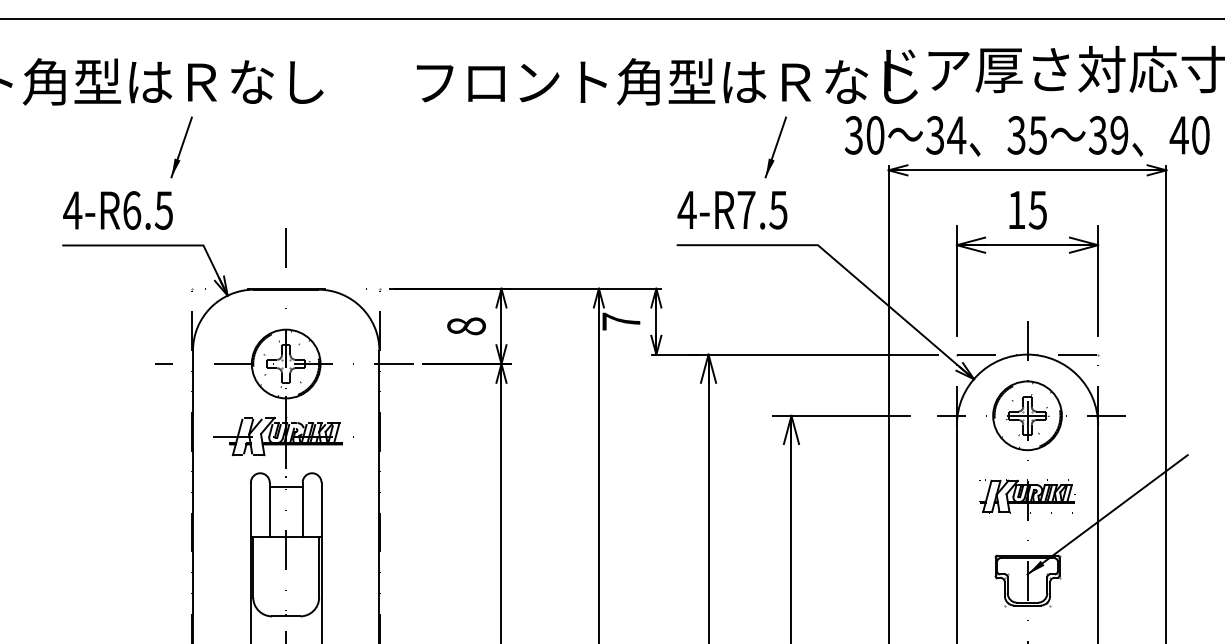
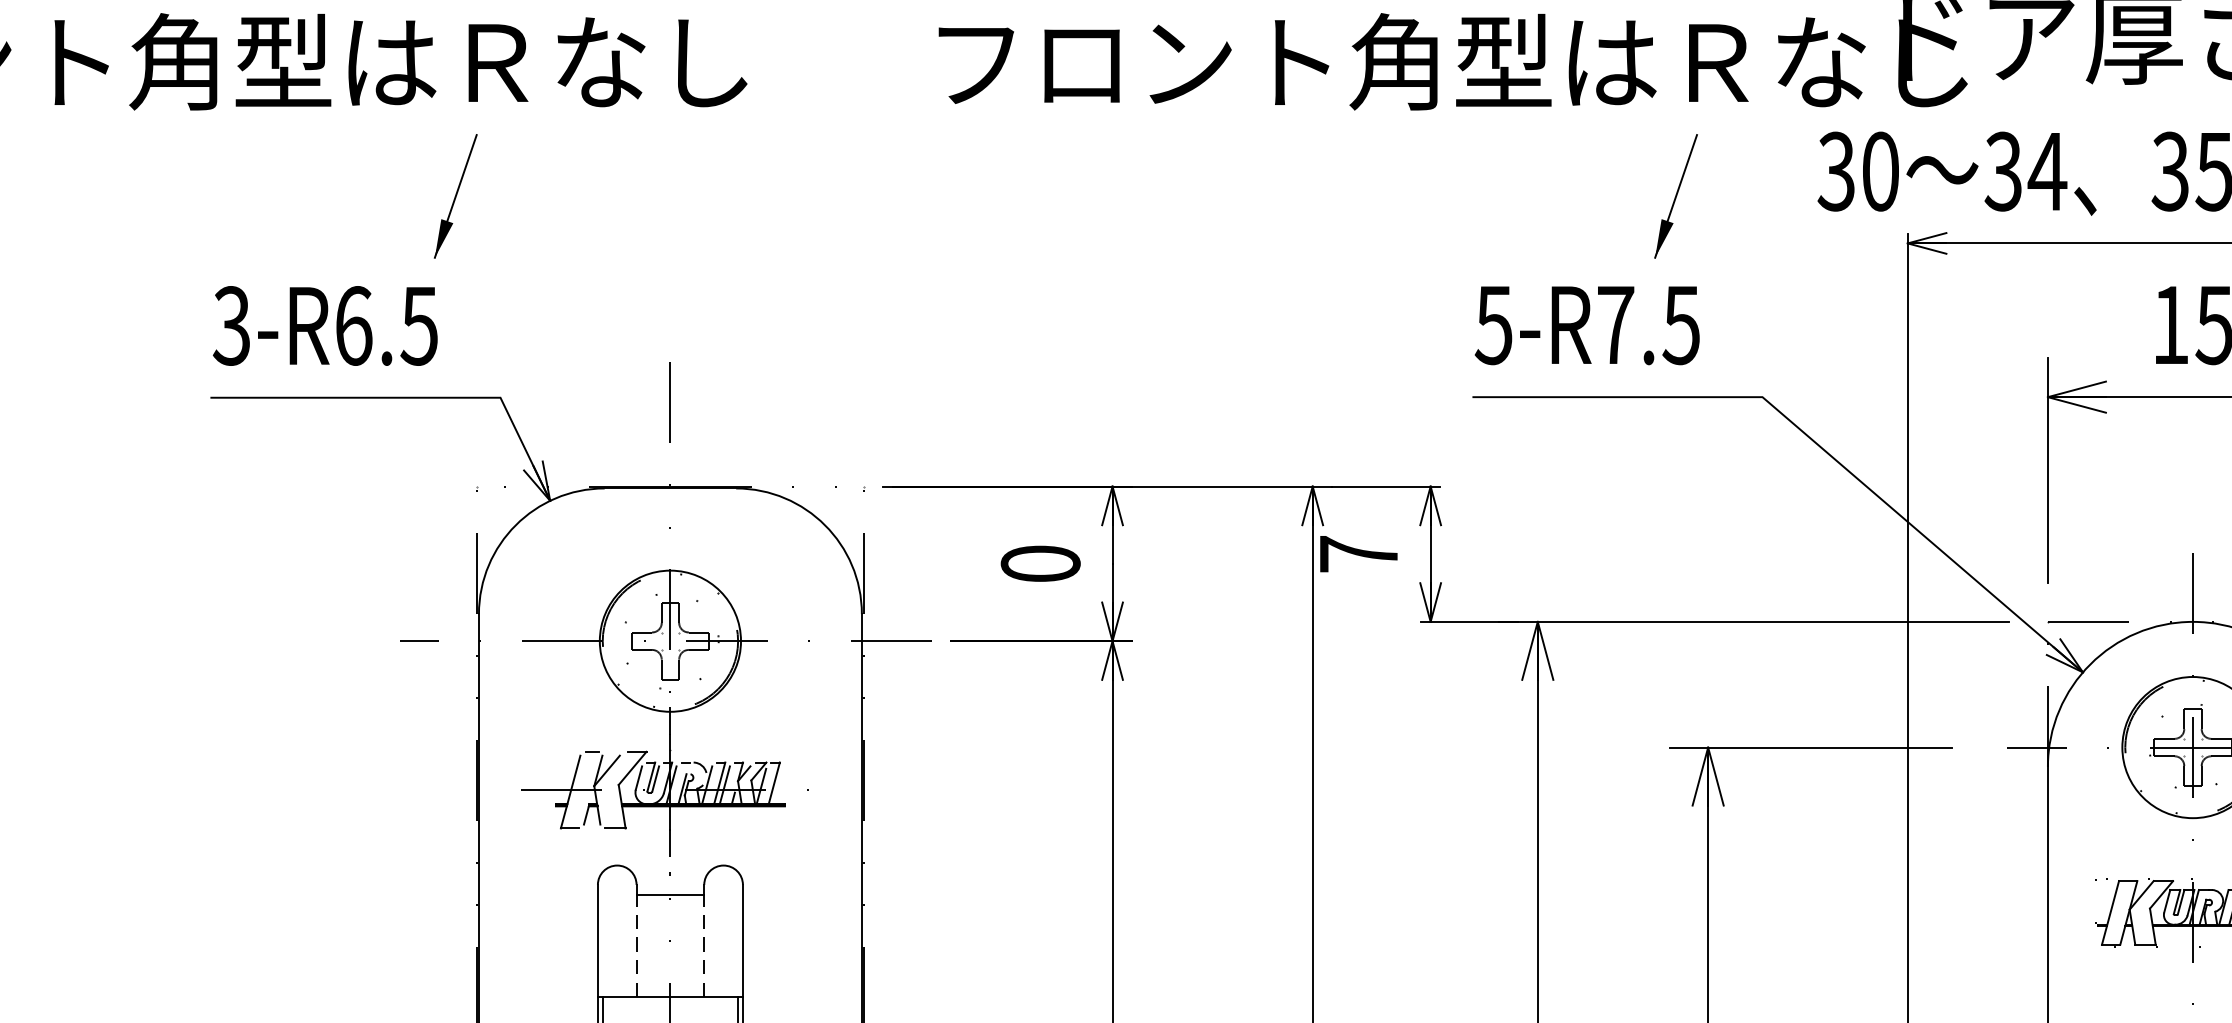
text: (72, 210) -> (231, 325), 4-R6.5 -> 3-R6.5
text: (686, 210) -> (1492, 325), 4-R7.5 -> 5-R7.5
text: (466, 326) -> (1040, 564), 8 -> 0
line: (269, 512) -> (636, 946), solid -> dashed
line: (302, 512) -> (703, 946), solid -> dashed

